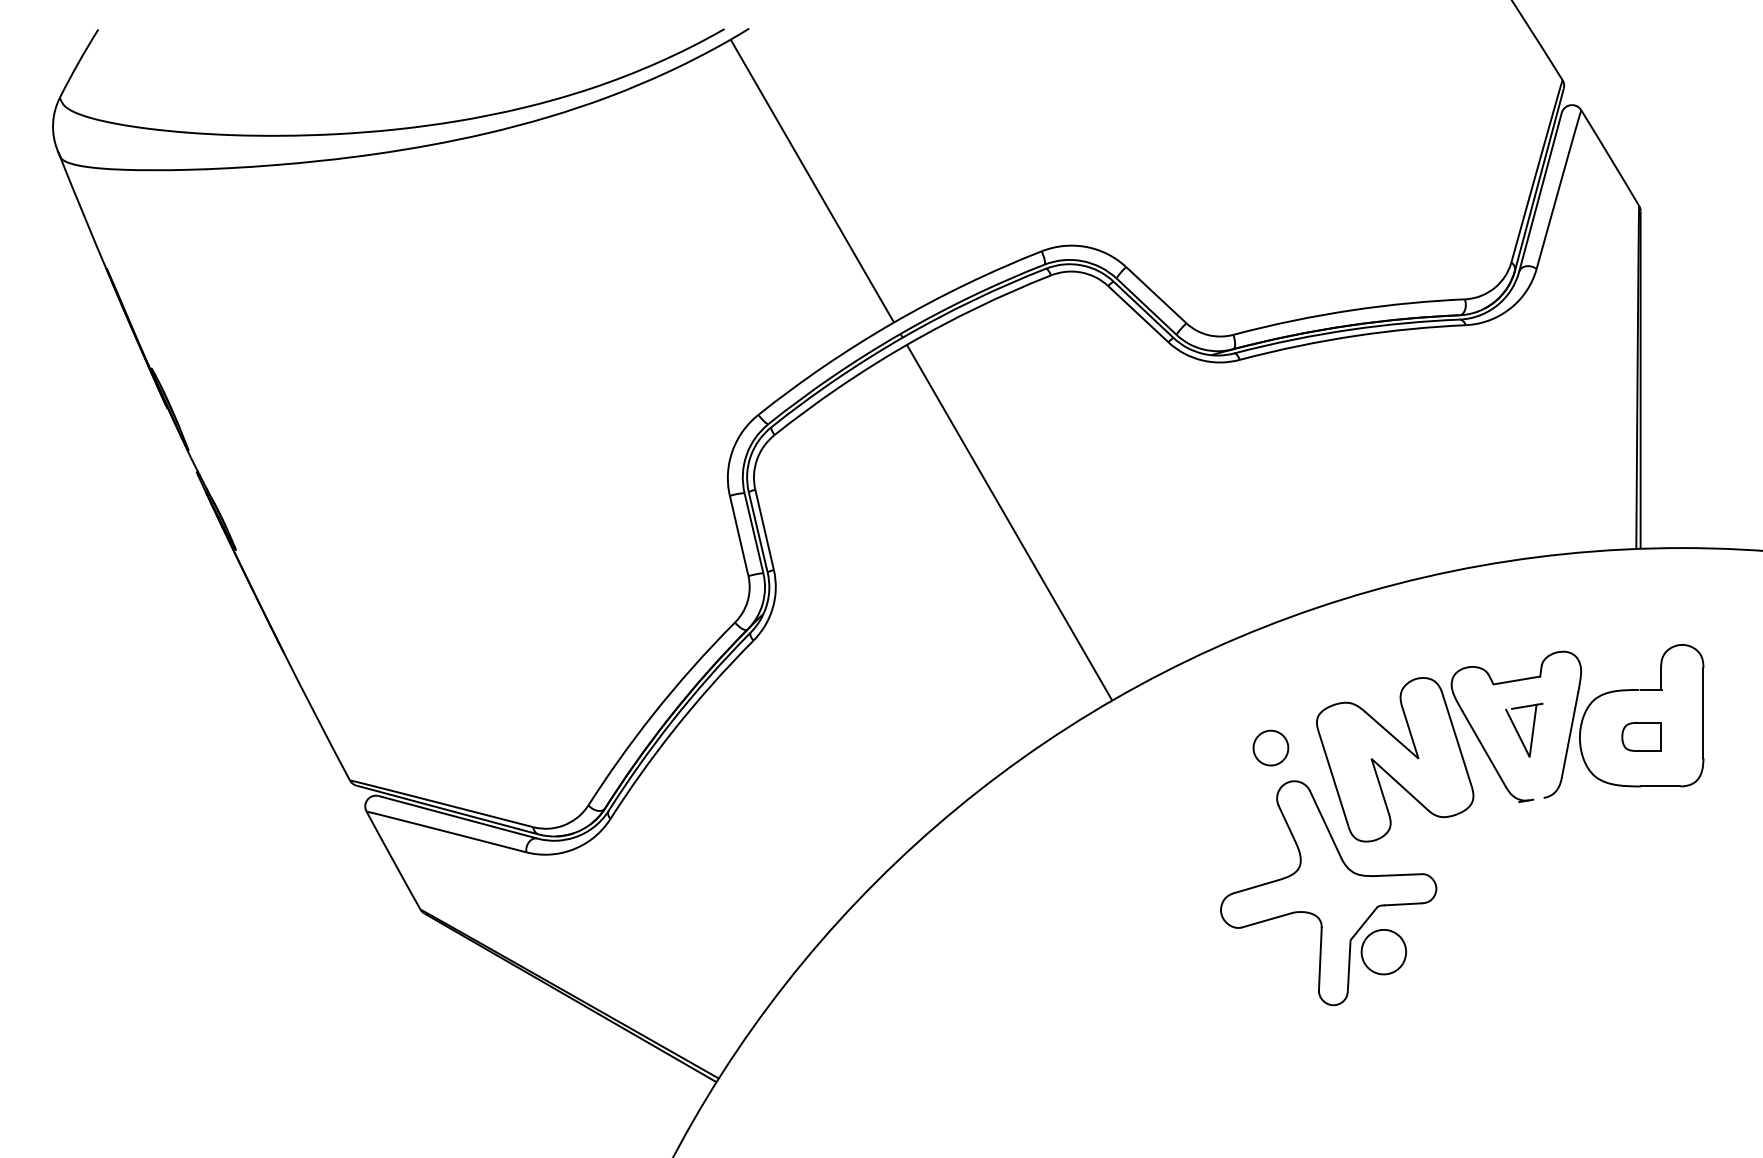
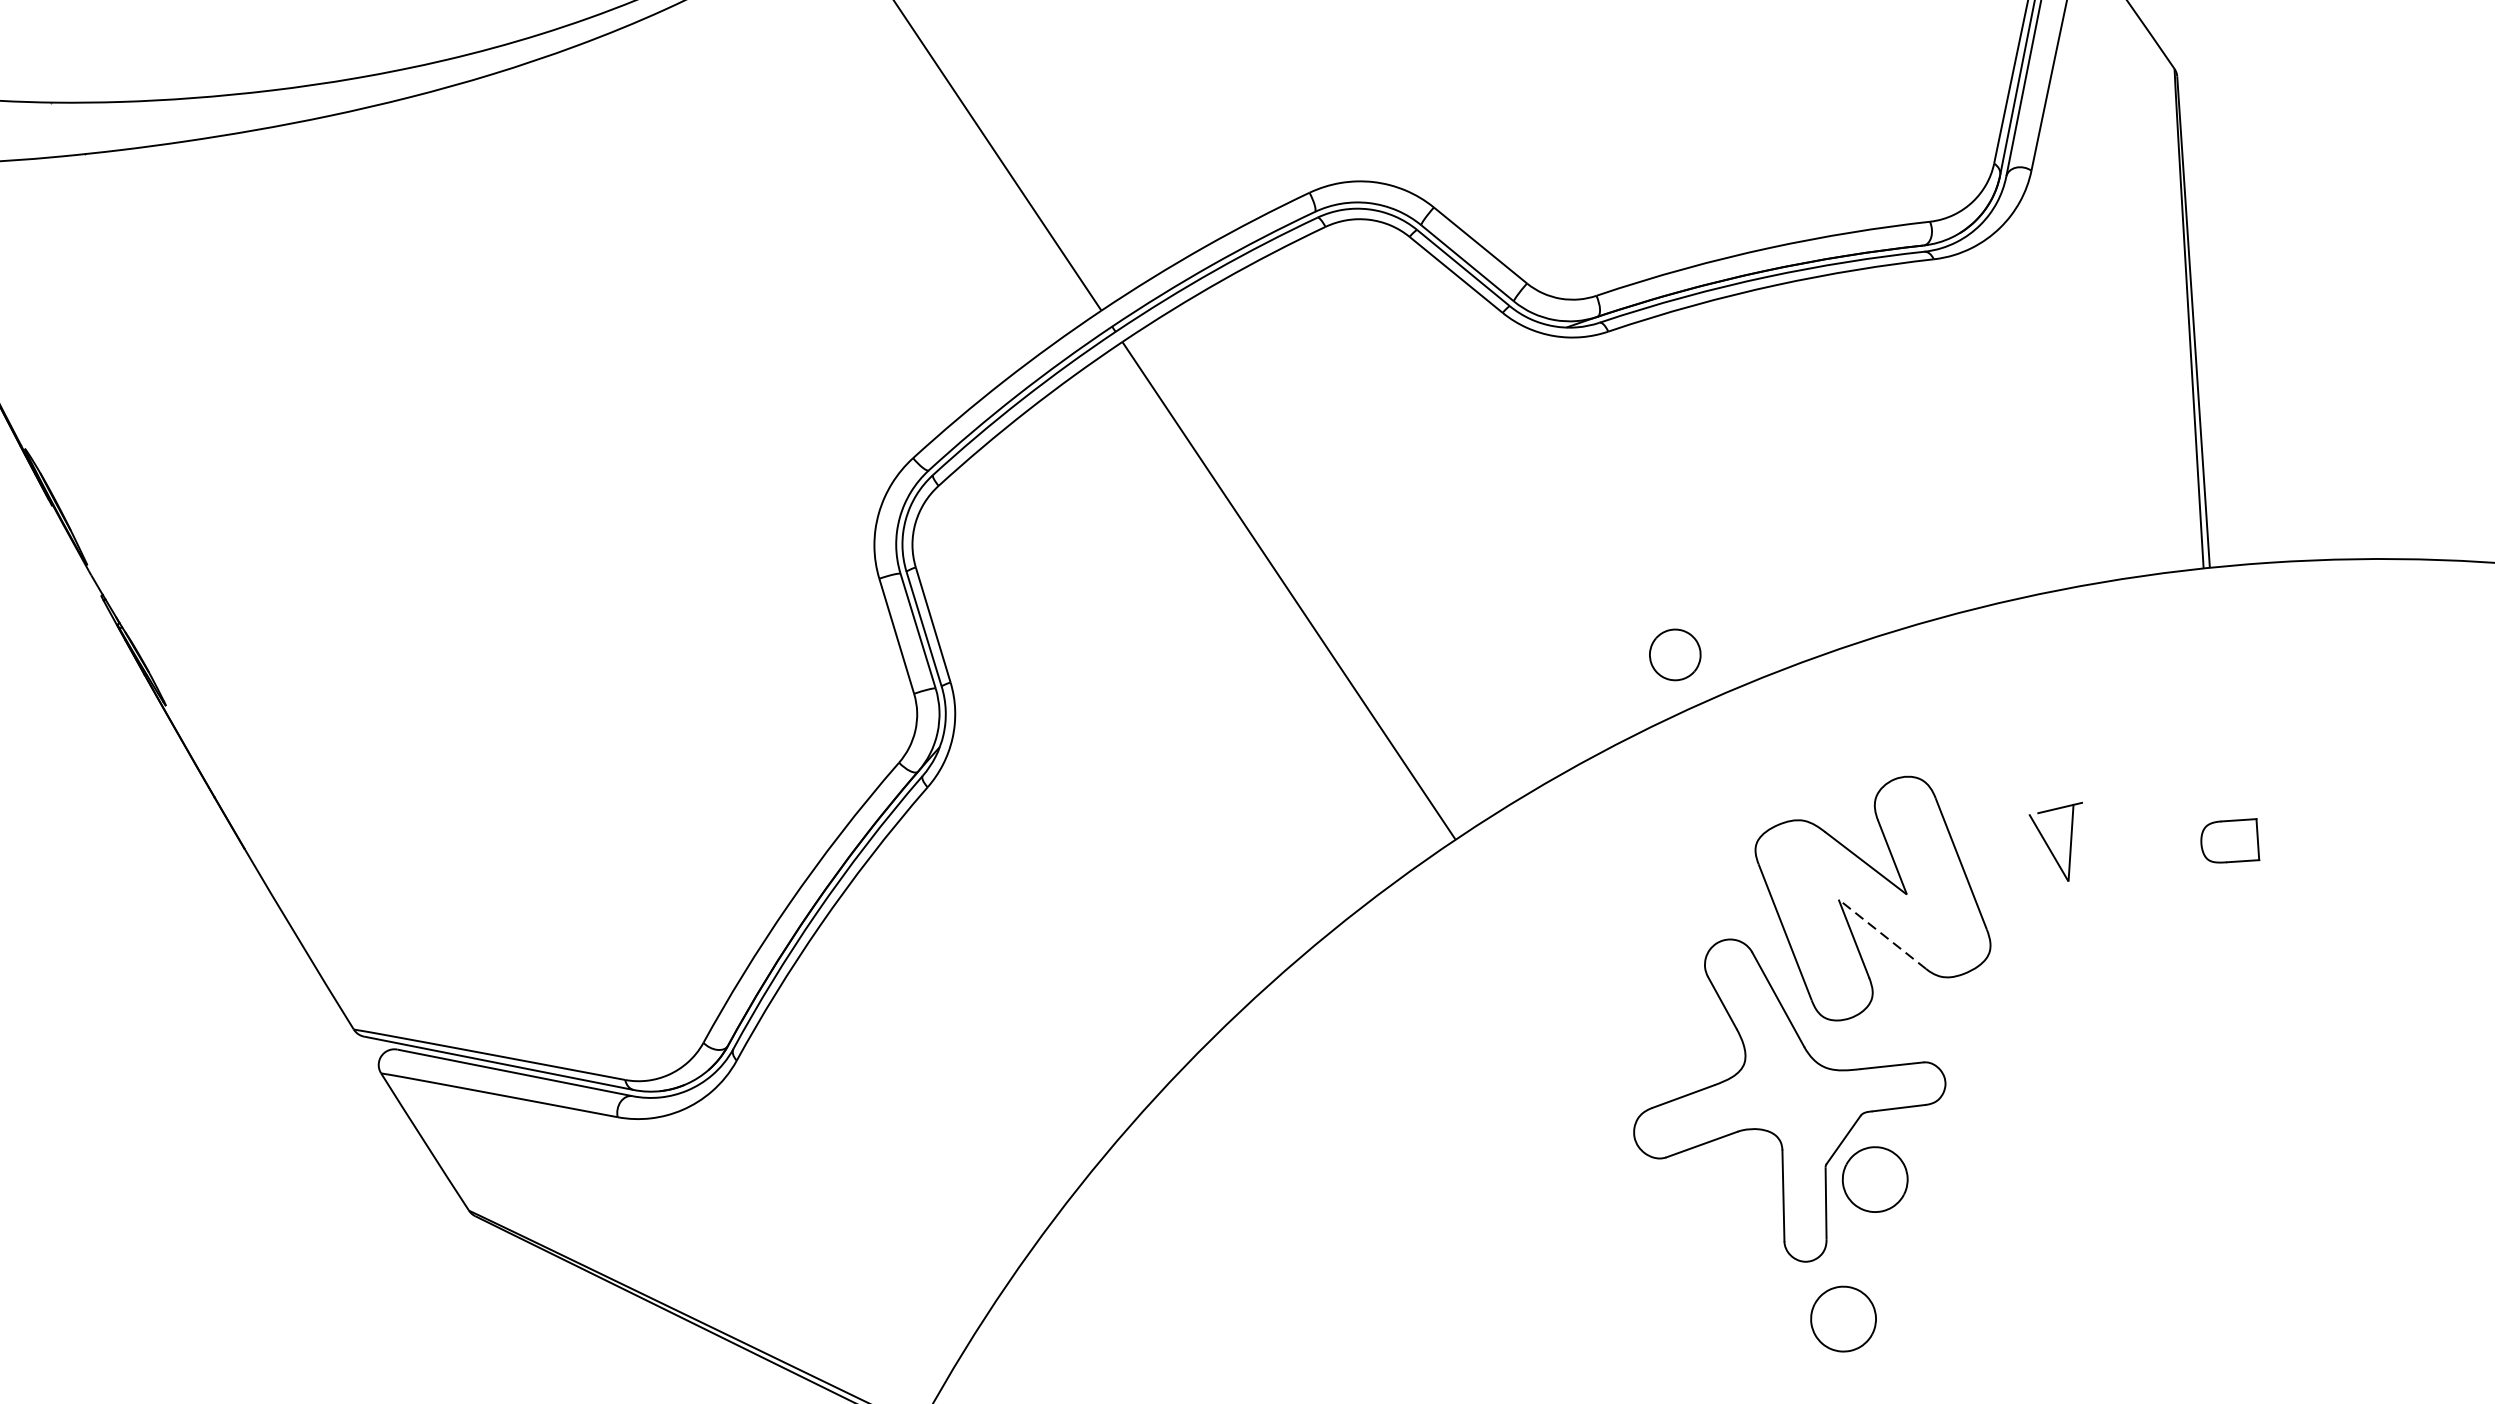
part: (1577, 723) -> (2134, 828), removed
part: (1270, 747) -> (1674, 654), moved
line: (1400, 784) -> (1883, 934), solid -> dashed
part: (1355, 1046) -> (1843, 1319), added

